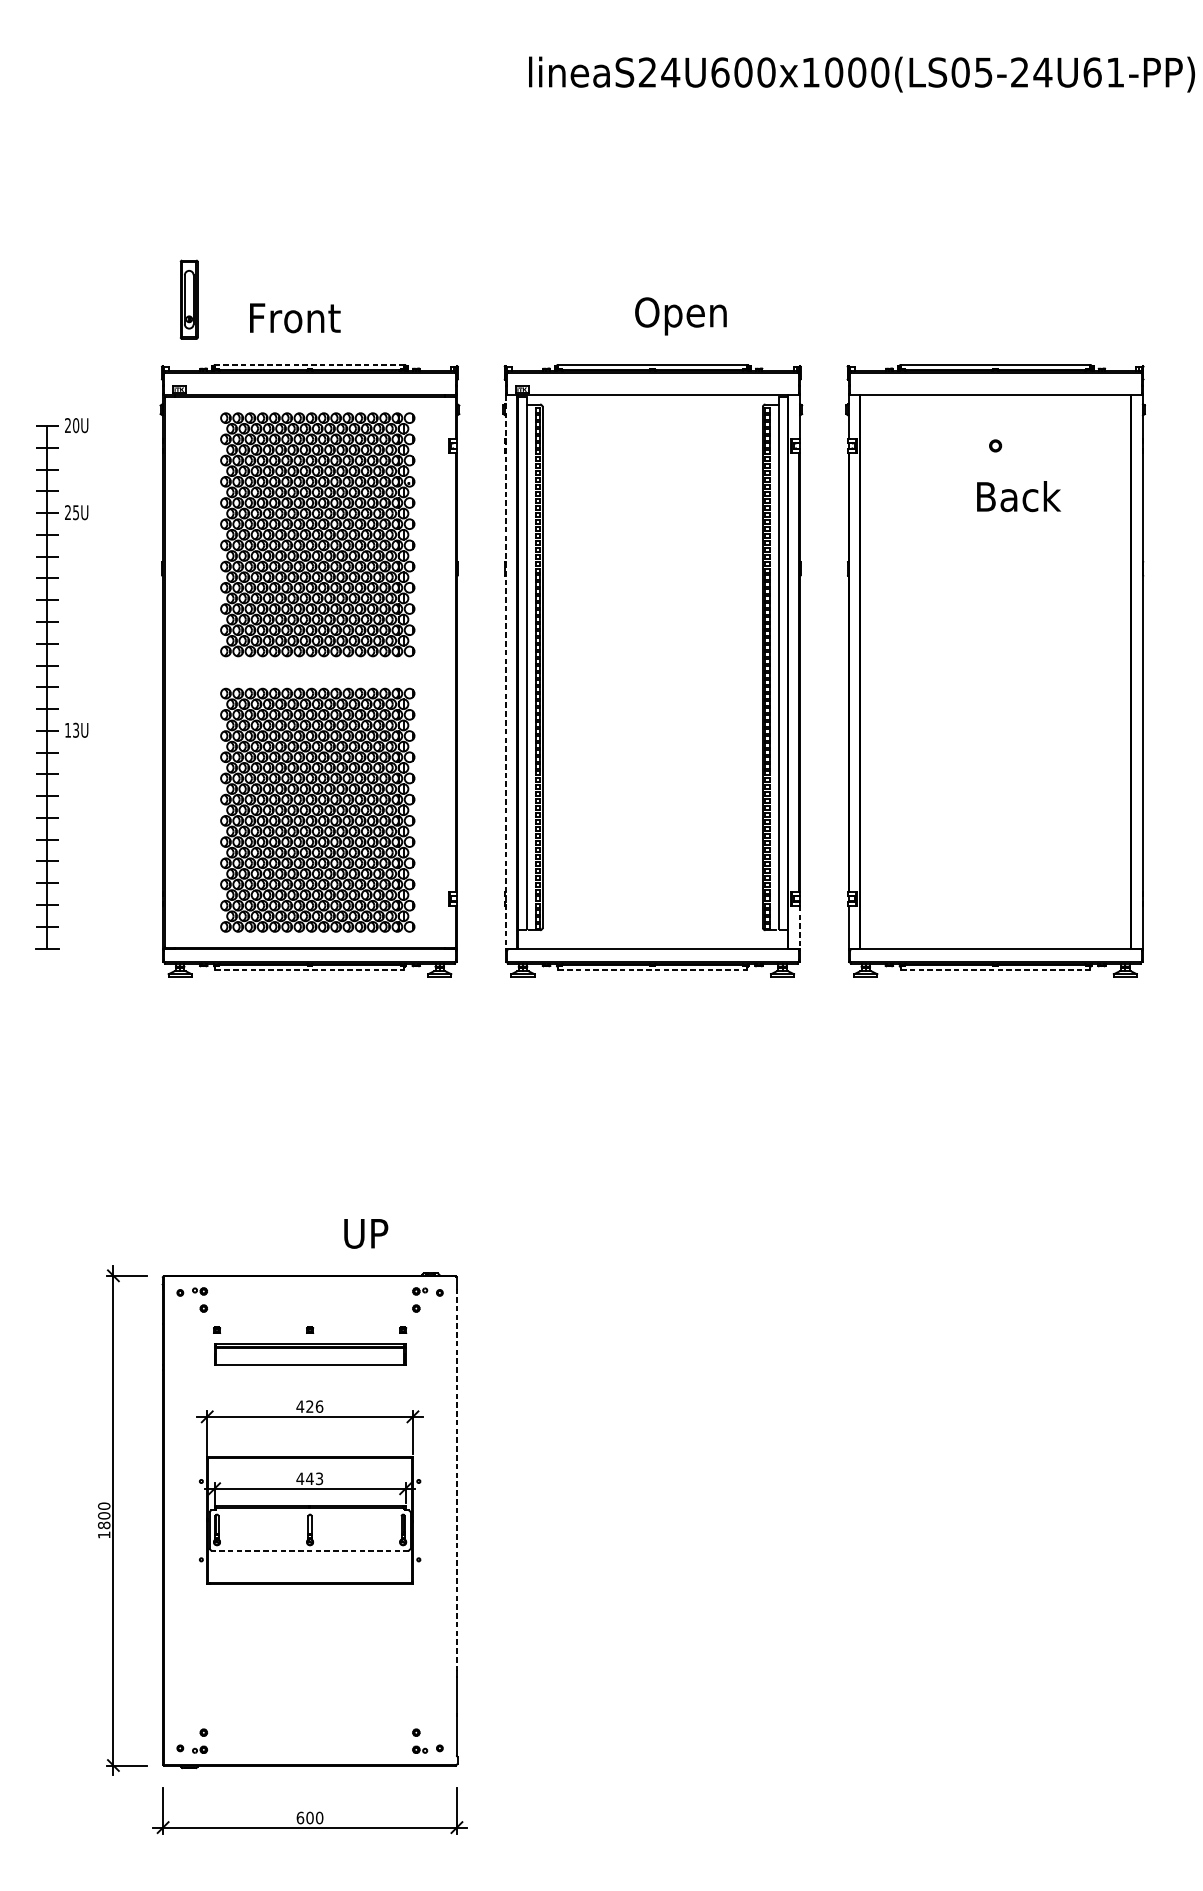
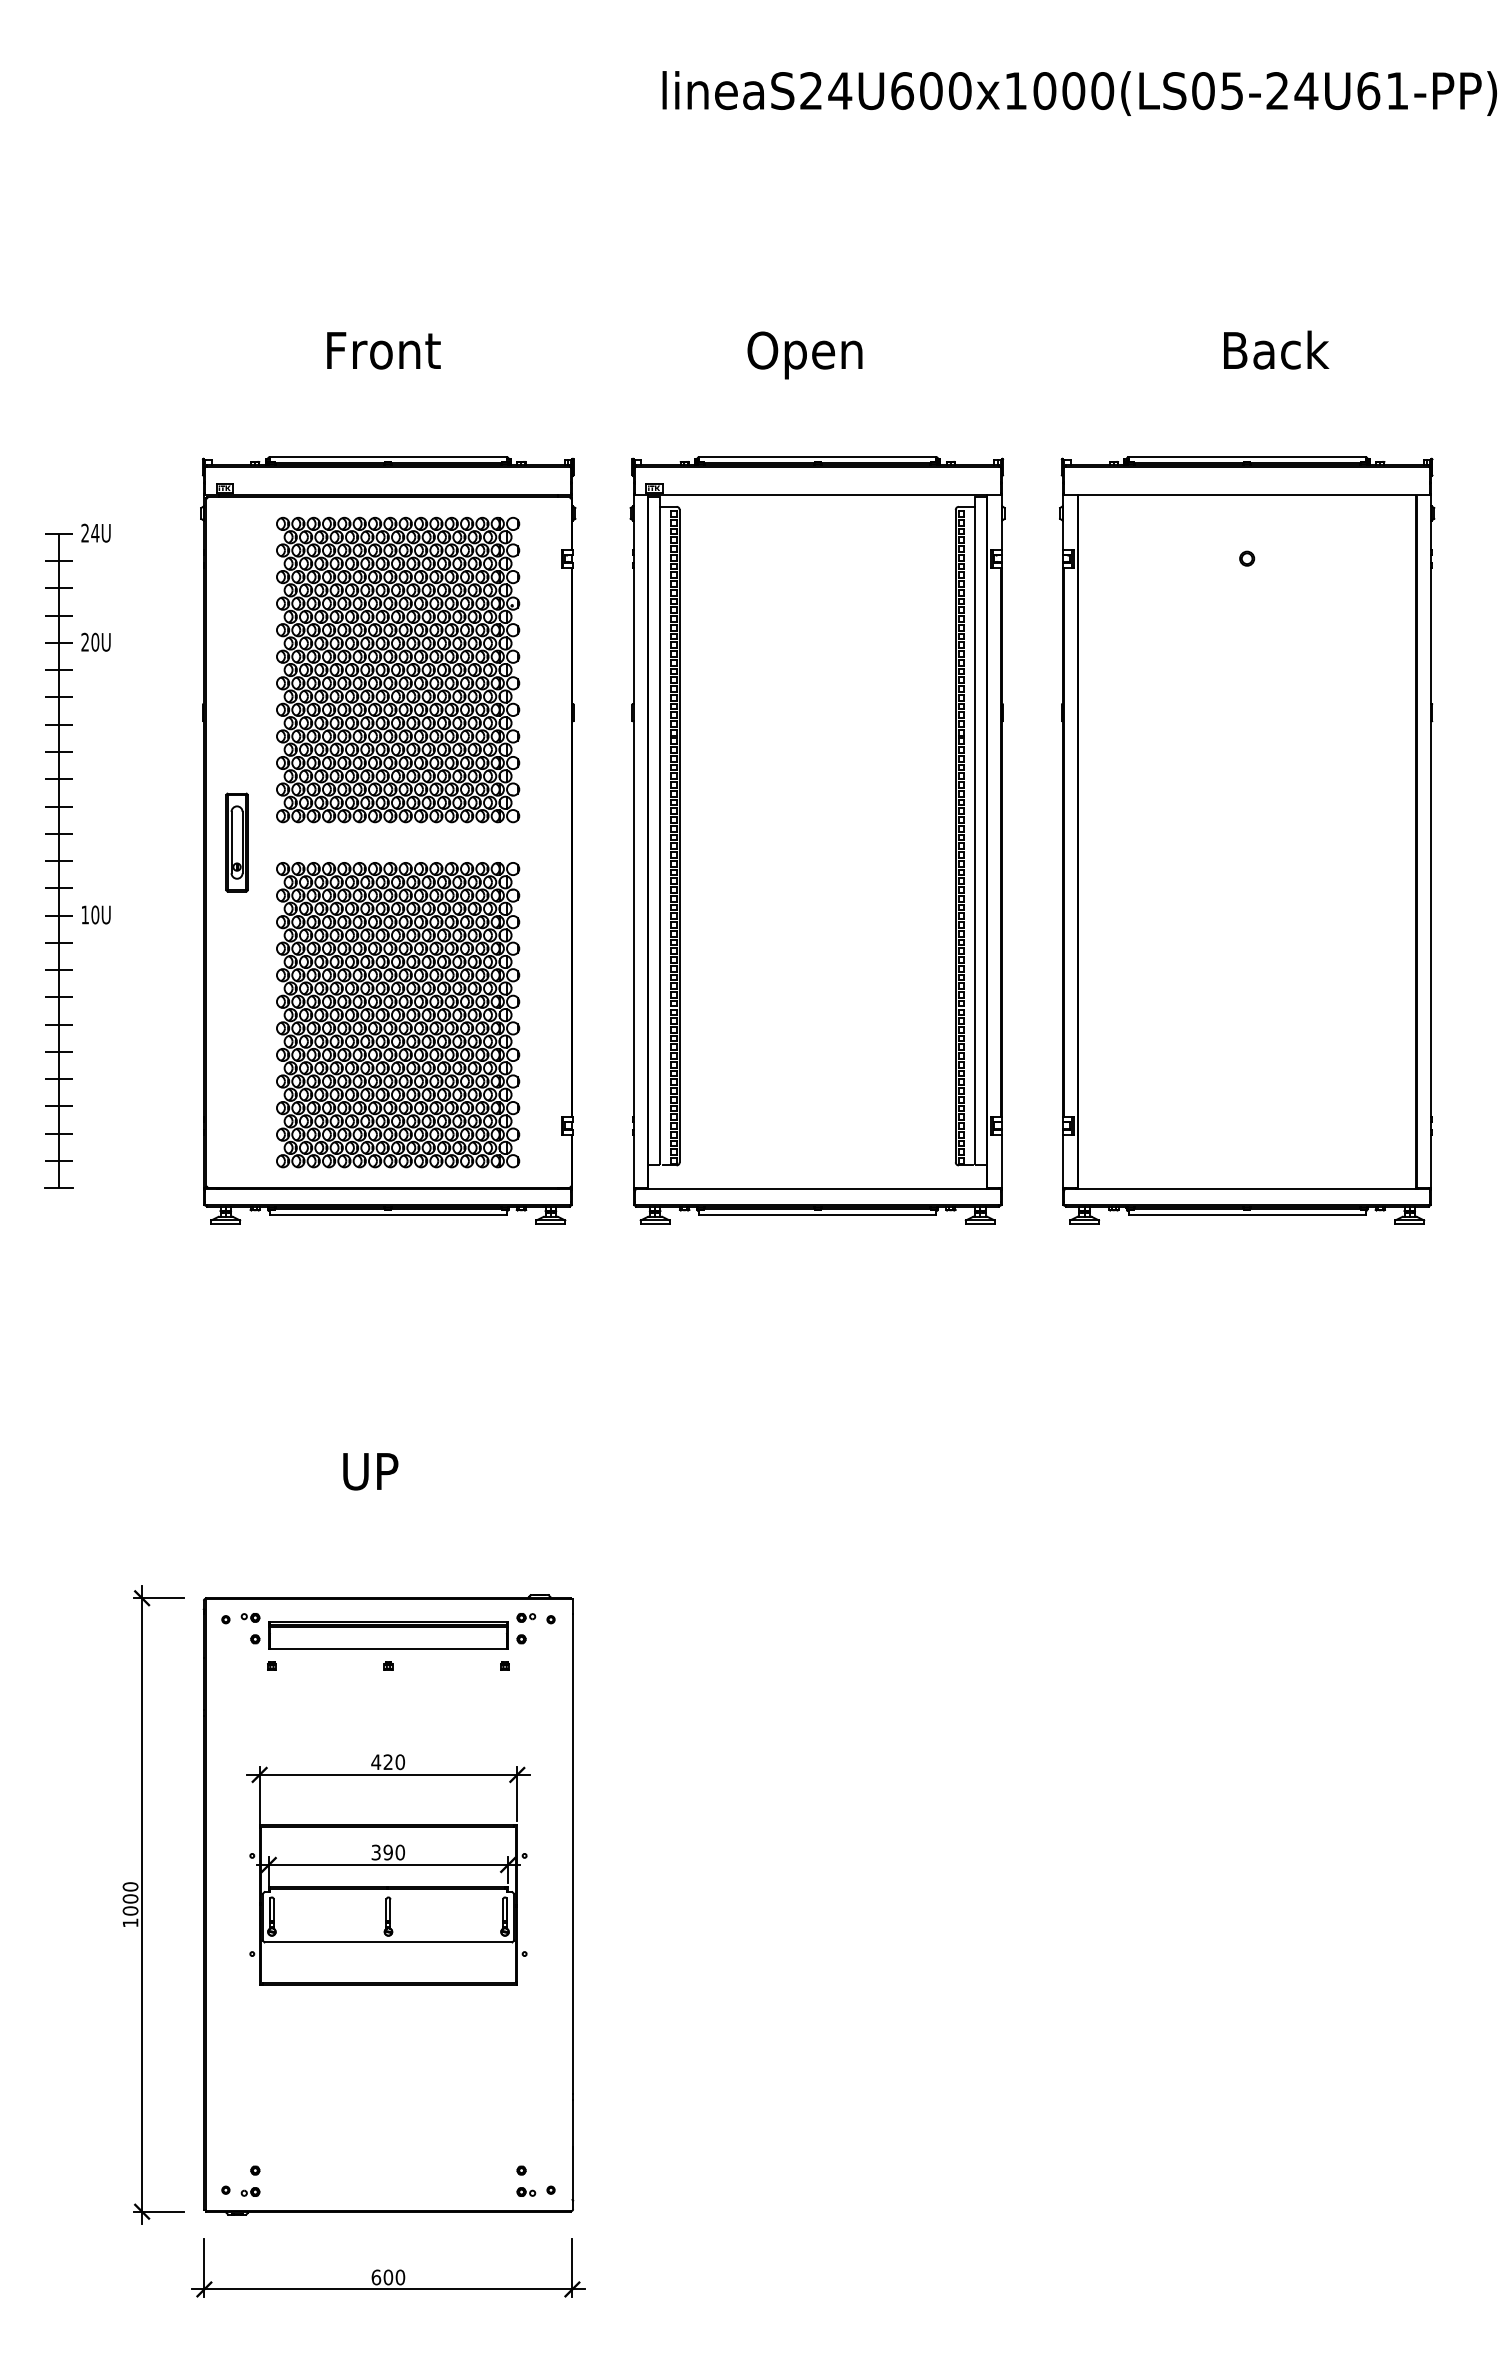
part: (188, 299) -> (236, 842), moved
text: (680, 316) -> (804, 355), moved
text: (294, 318) -> (383, 350), moved
line: (309, 365) -> (387, 457), dashed -> solid
text: (76, 425) -> (95, 532), 20U -> 24U
text: (1019, 496) -> (1276, 349), moved
text: (76, 512) -> (95, 641), 25U -> 20U
line: (505, 671) -> (633, 841), dashed -> solid
text: (76, 729) -> (95, 914), 13U -> 10U
line: (799, 927) -> (1001, 1161), dashed -> solid
line: (310, 970) -> (388, 1215), dashed -> solid
line: (653, 970) -> (818, 1215), dashed -> solid
line: (995, 970) -> (1247, 1215), dashed -> solid
text: (366, 1233) -> (370, 1471), moved
part: (310, 1355) -> (388, 1635), moved
text: (319, 1406) -> (400, 1761), 426 -> 420
text: (310, 1478) -> (388, 1852), 443 -> 390
line: (457, 1479) -> (572, 1853), dashed -> solid
text: (104, 1525) -> (130, 1910), 1800 -> 1000
line: (310, 1550) -> (388, 1942), dashed -> solid

